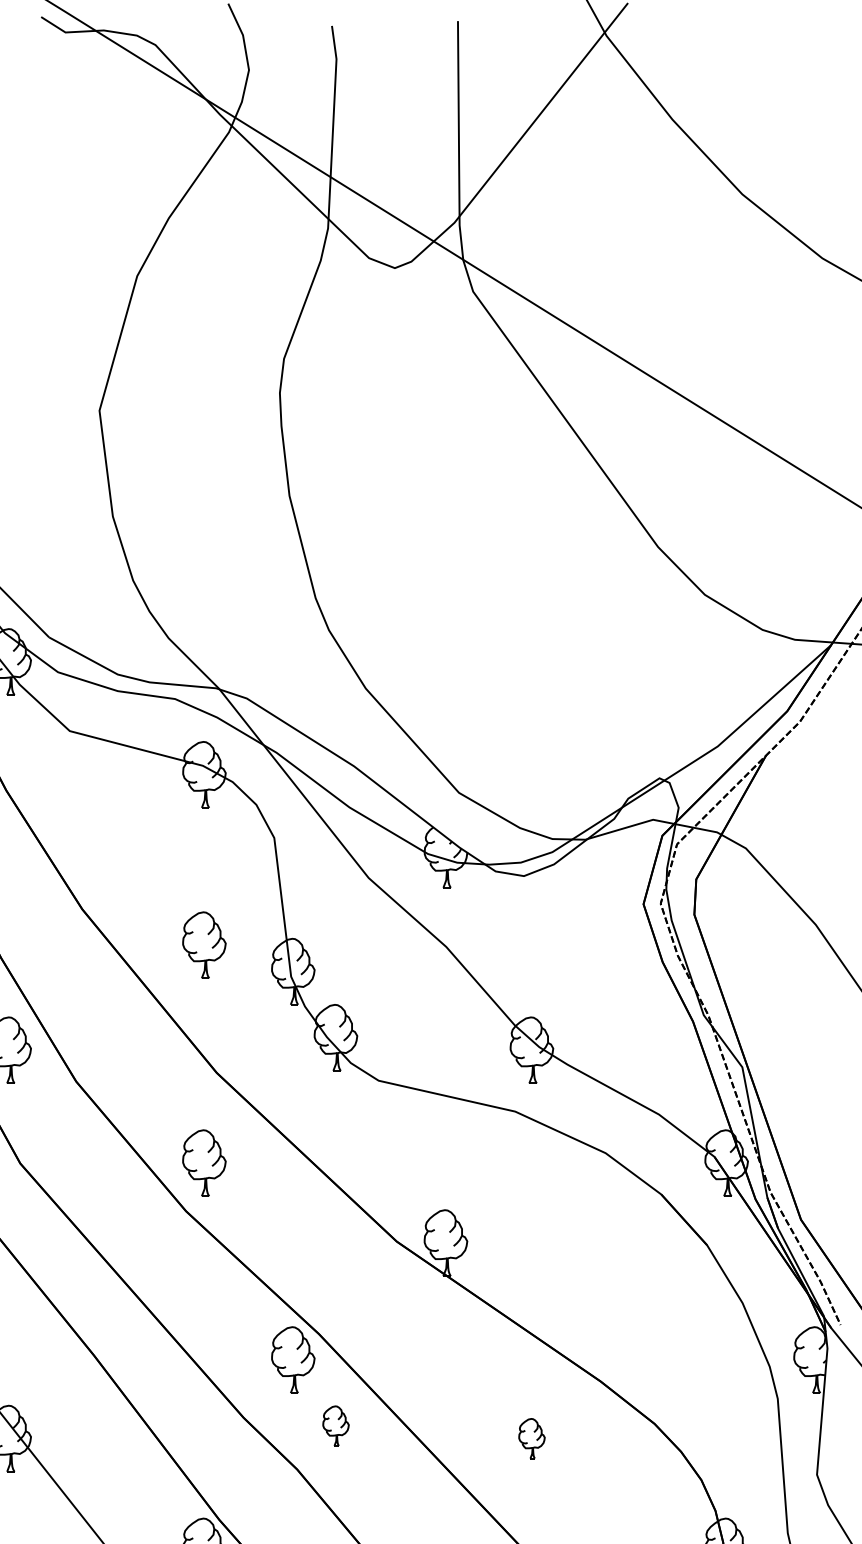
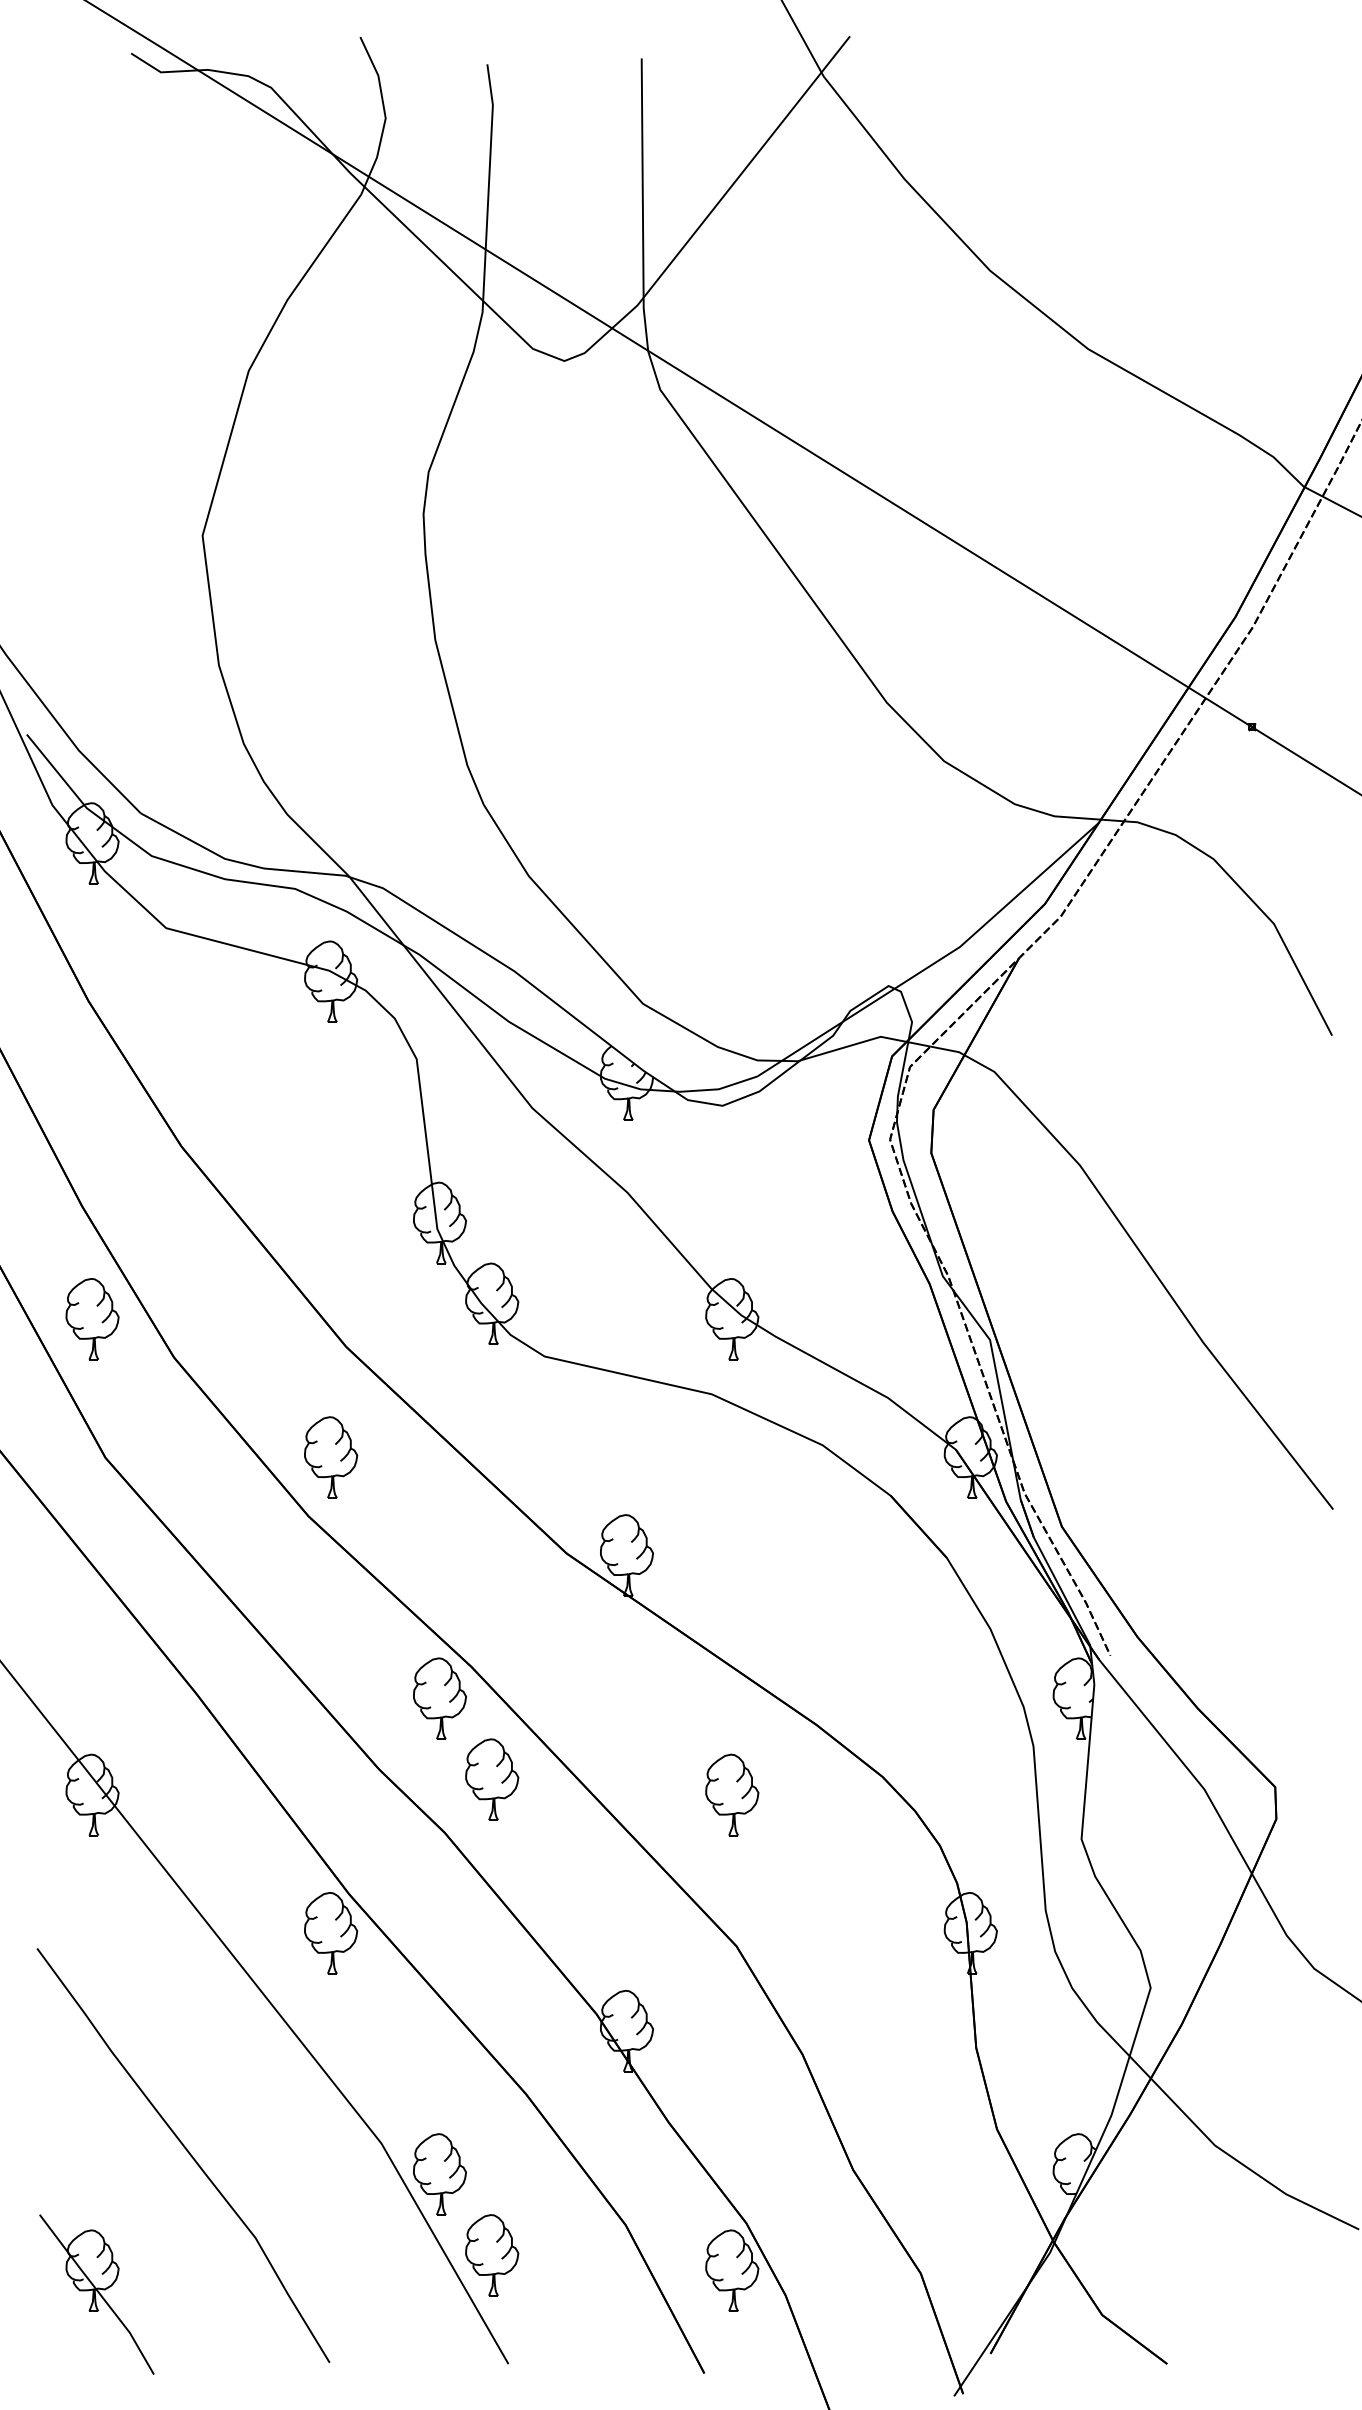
part: (204, 945) -> (331, 1190), removed
part: (336, 1426) -> (492, 1779), size x1.67
part: (532, 1438) -> (732, 1794), size x1.67

